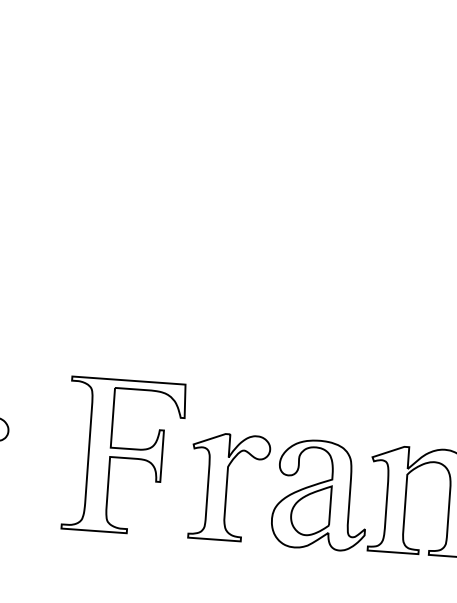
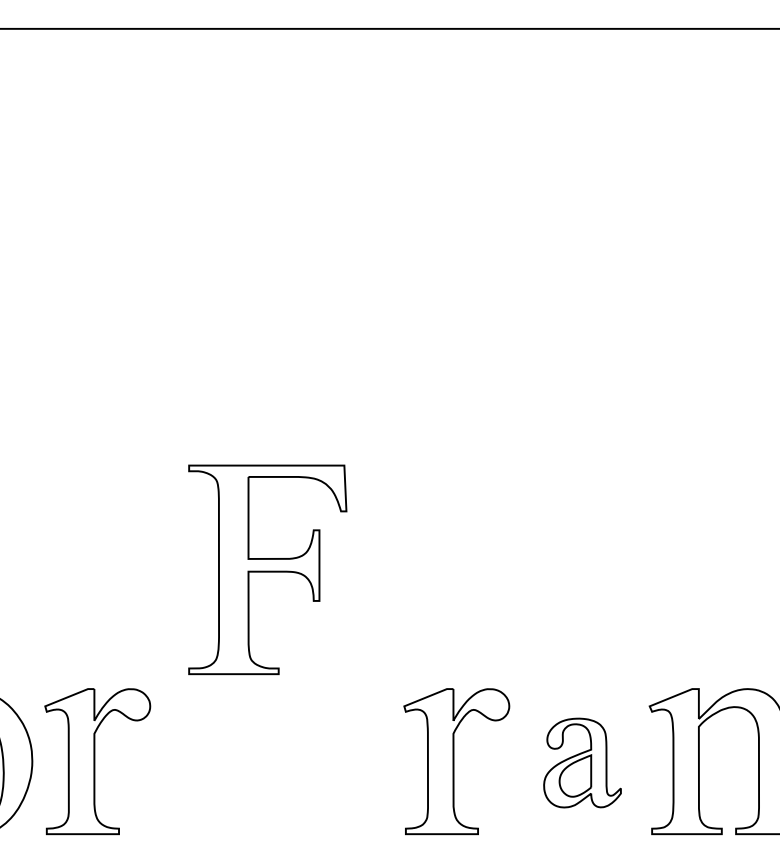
part: (124, 456) -> (267, 569), moved
part: (320, 494) -> (582, 762), size x0.6

